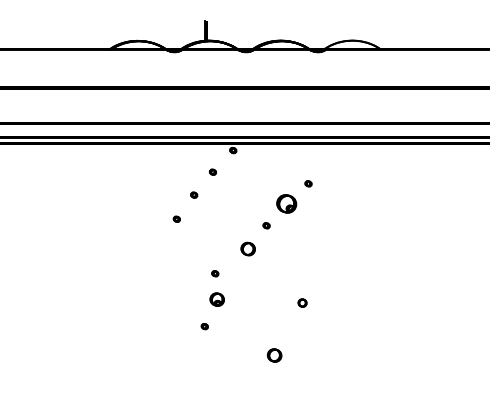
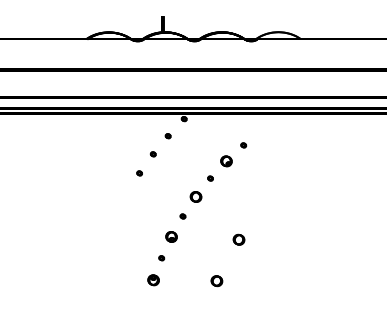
part: (286, 204) -> (226, 161), size x0.71
part: (214, 273) -> (182, 216), moved
part: (301, 302) -> (238, 239), size x1.67
part: (194, 354) -> (153, 280), added

